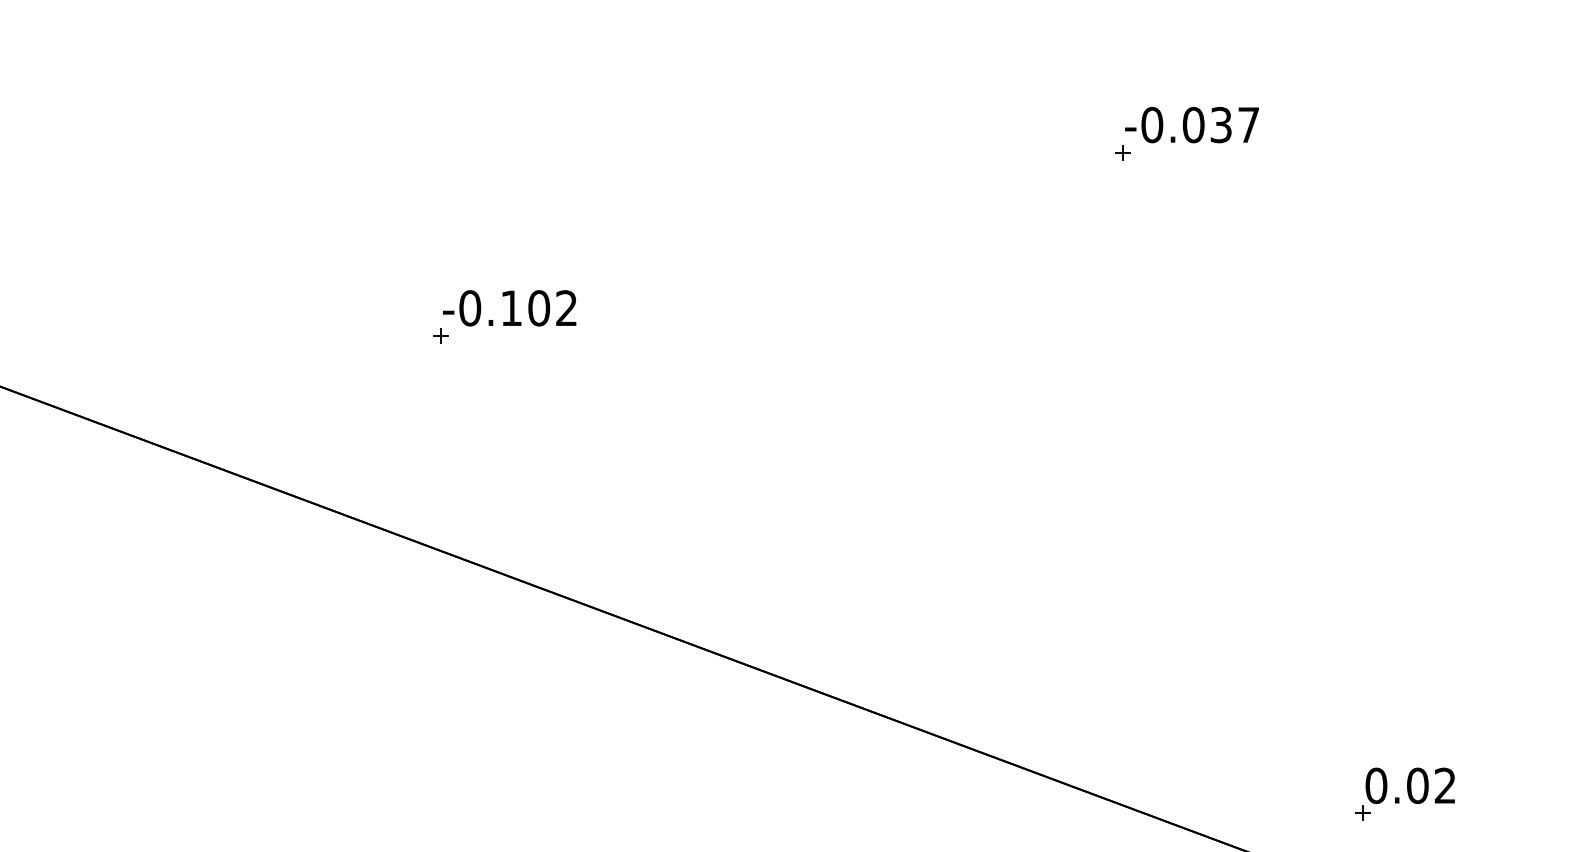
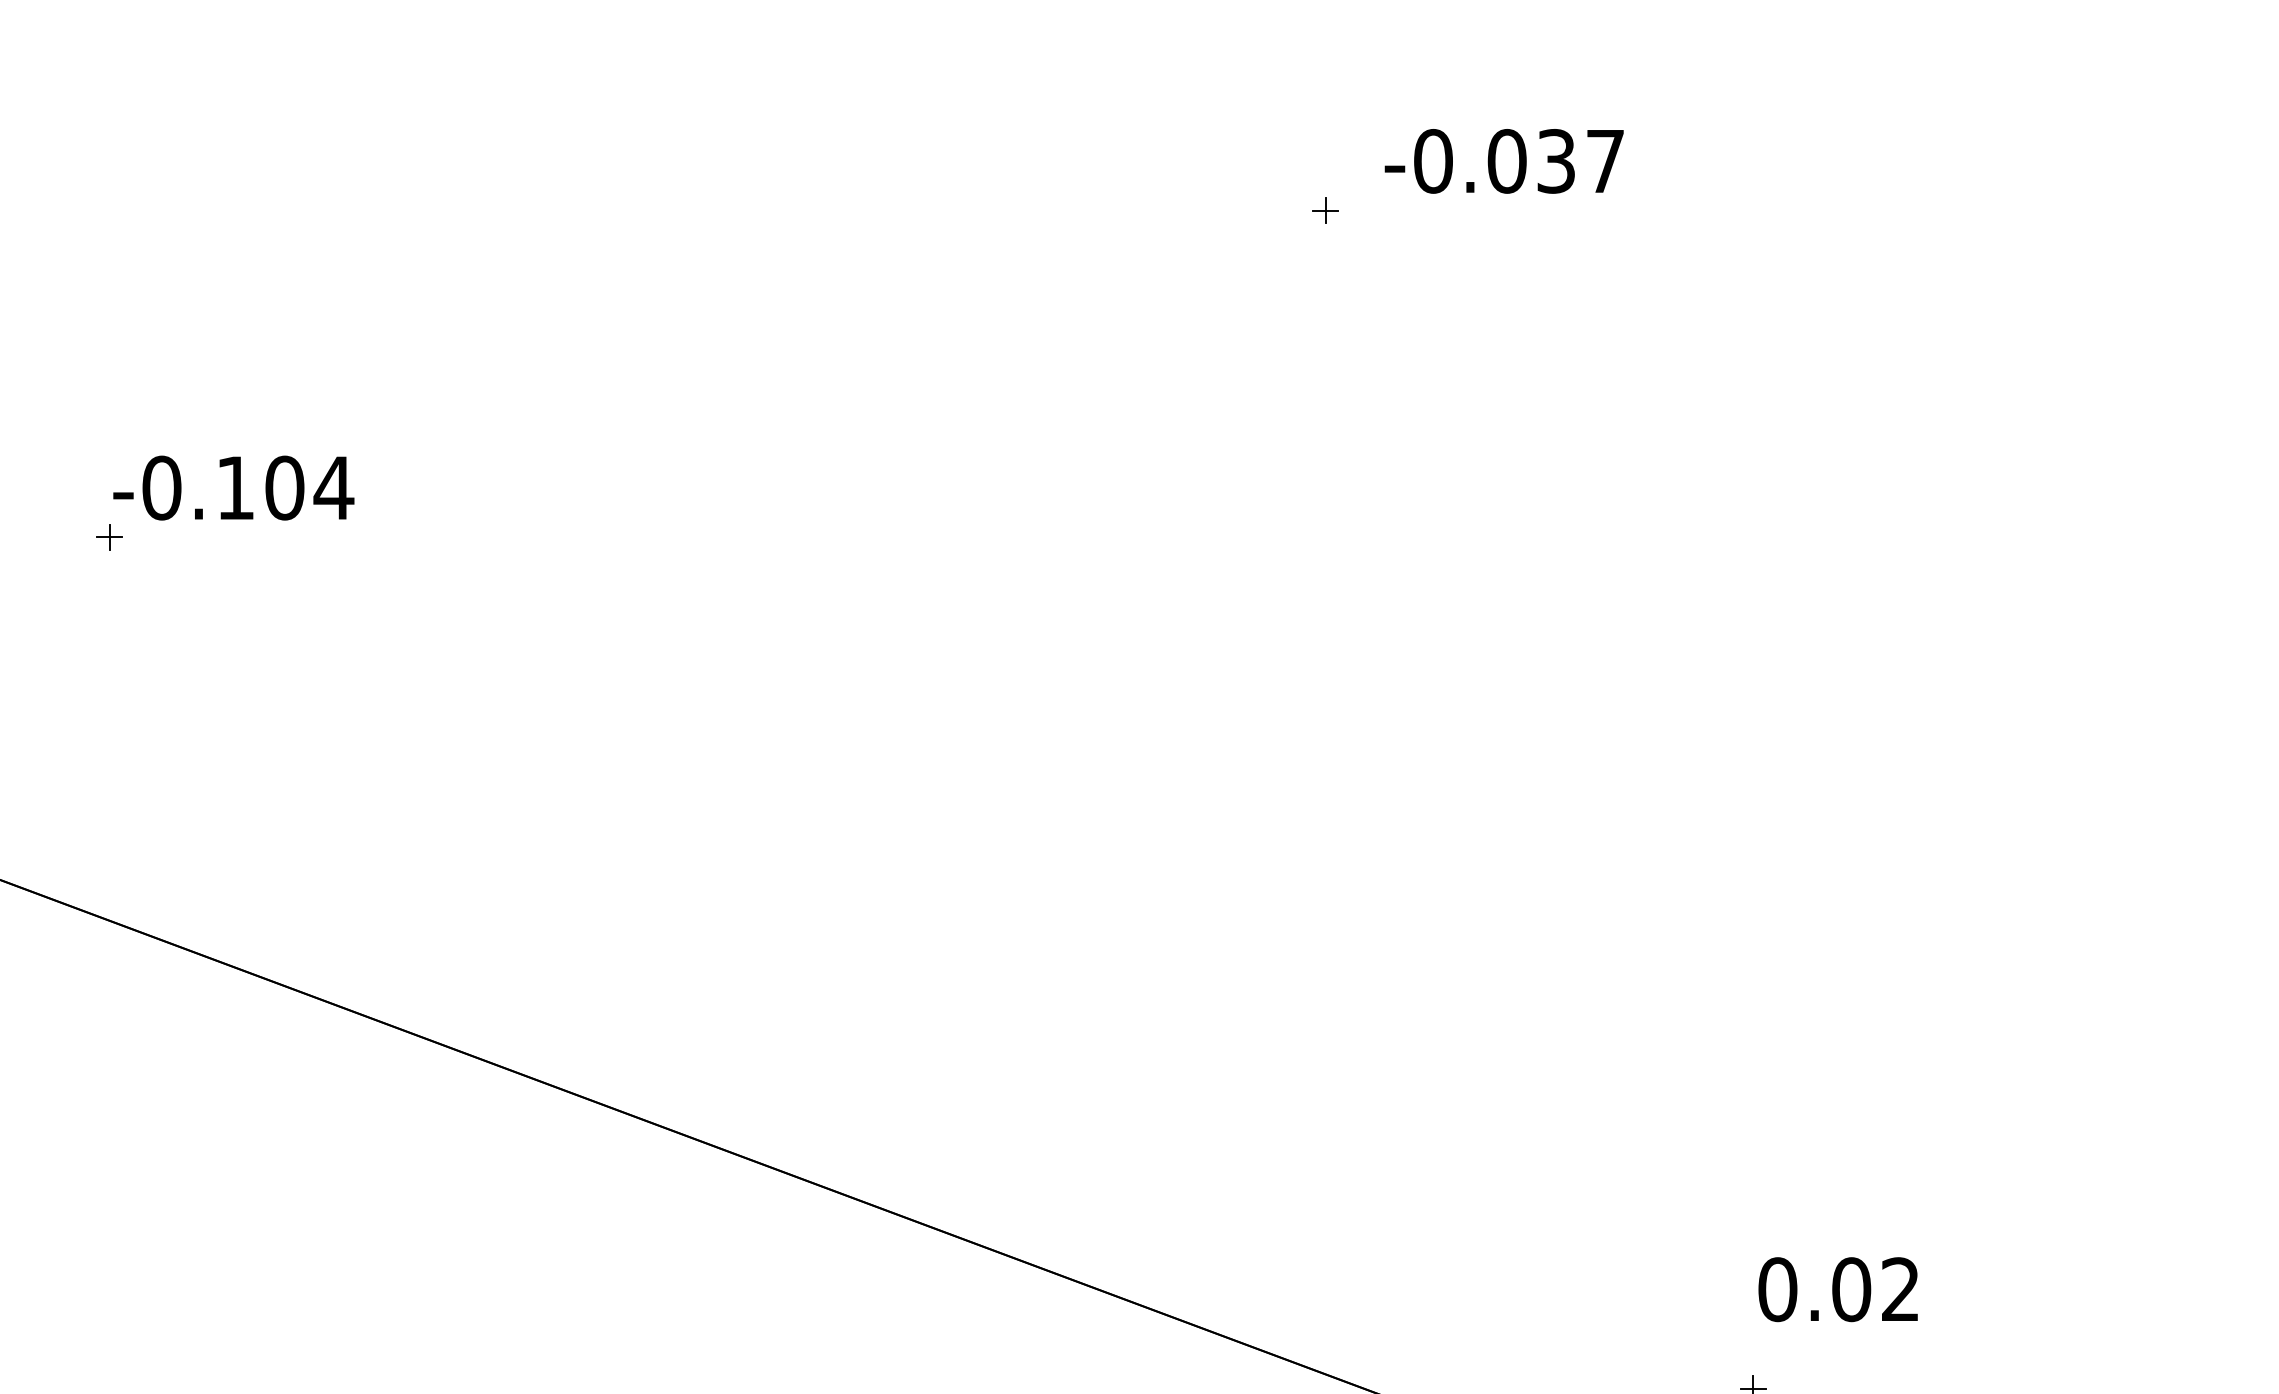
text: (1191, 125) -> (1503, 162), moved
text: (566, 307) -> (333, 486), -0.102 -> -0.104
text: (1409, 785) -> (1836, 1289), moved

